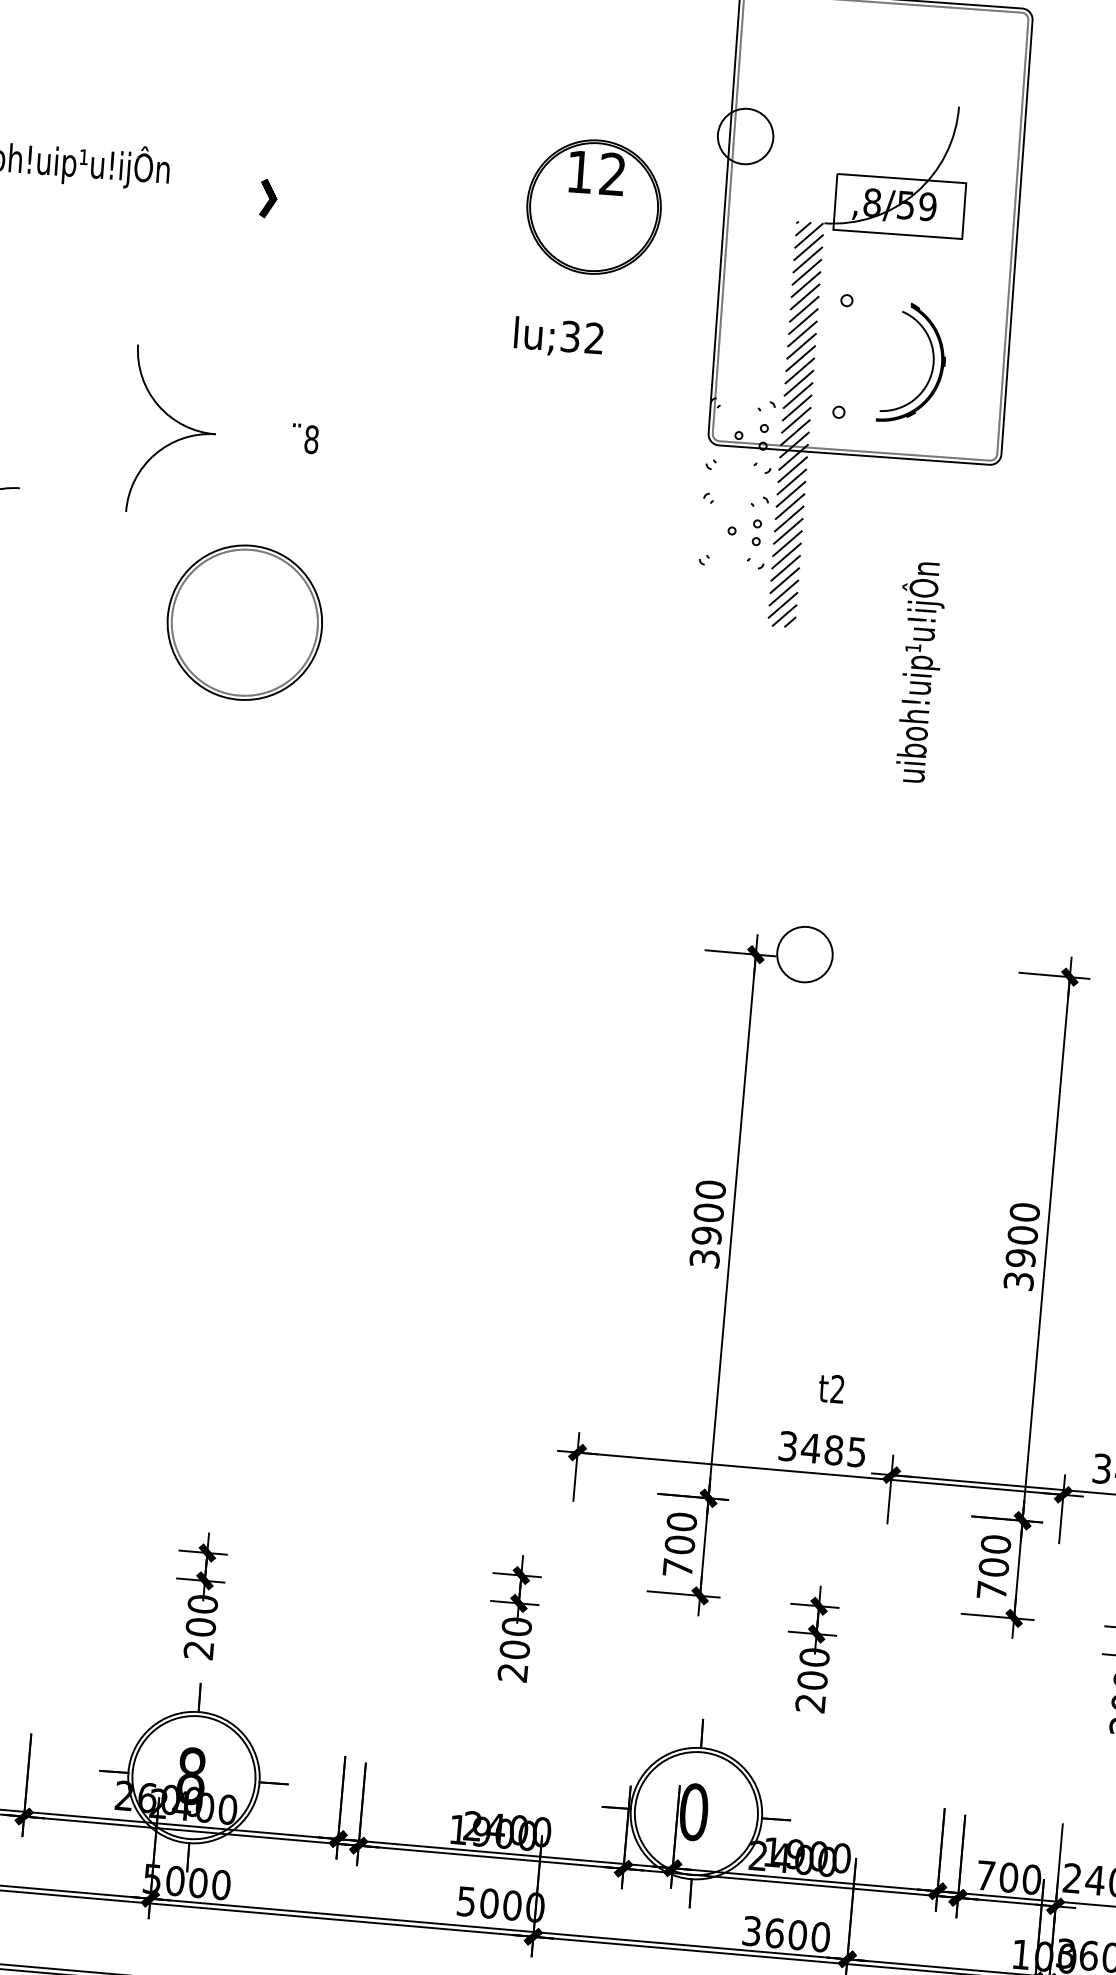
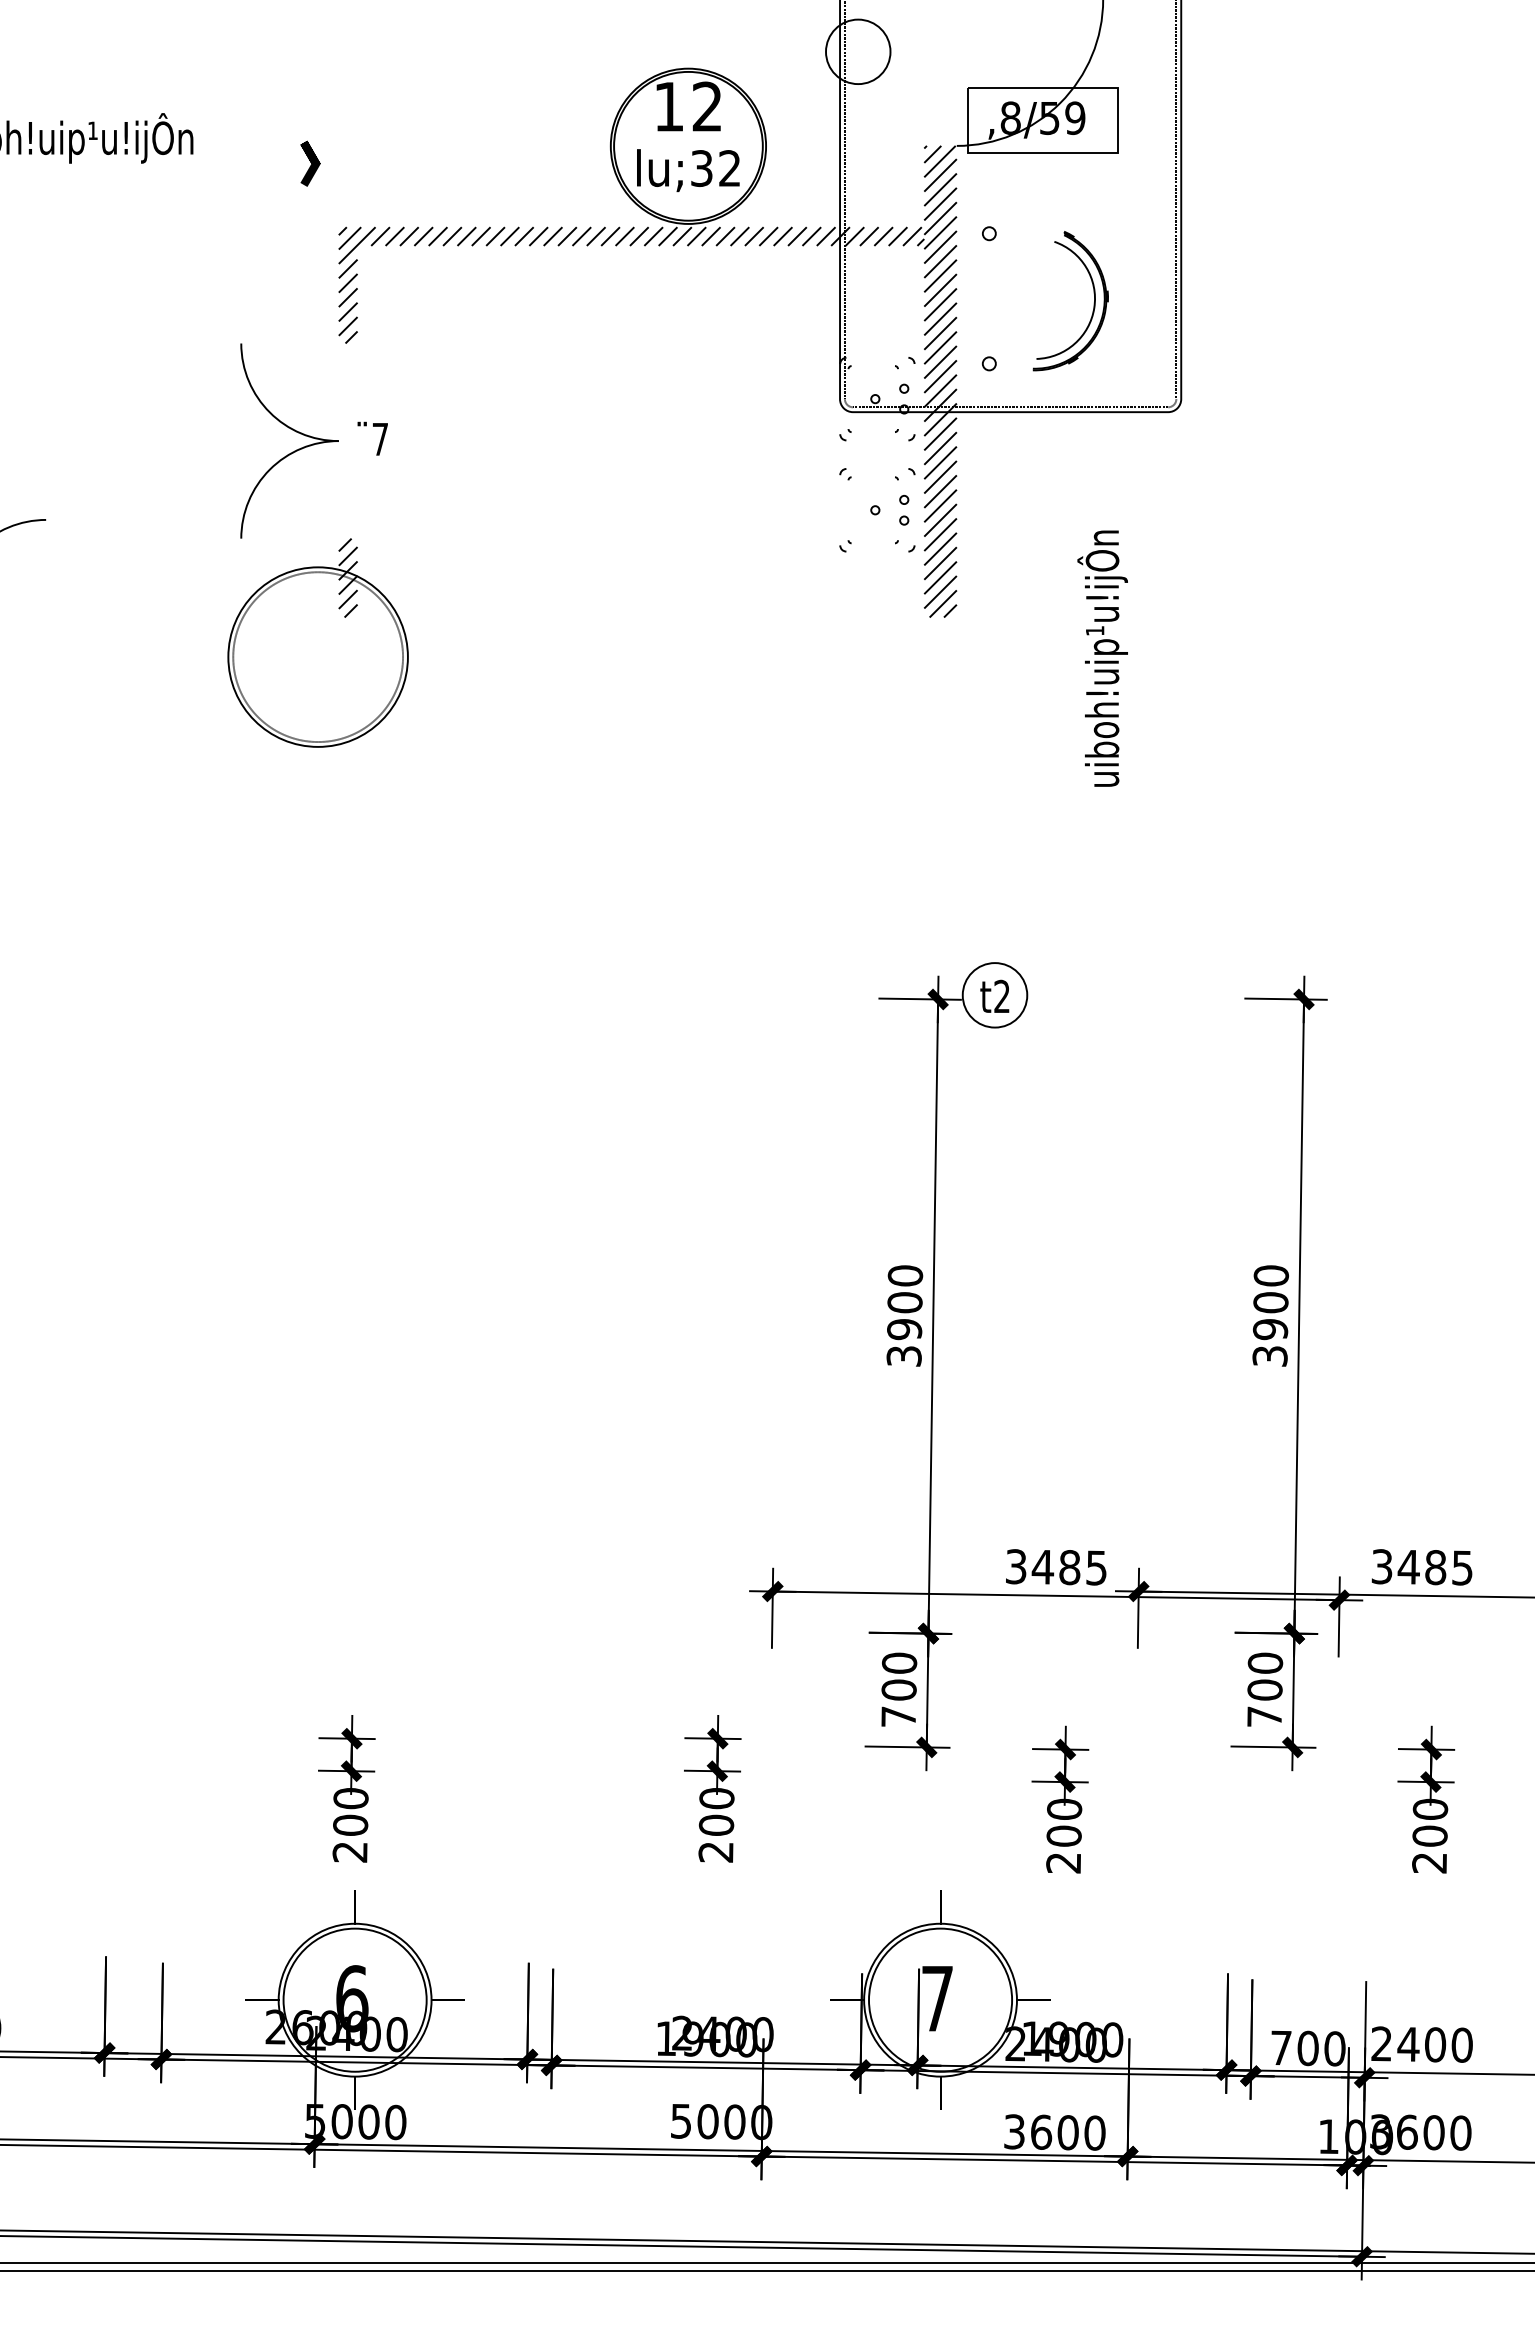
hatch: (536, 323) -> (631, 285), added
text: (558, 337) -> (688, 170), moved
part: (178, 423) -> (294, 431), moved
text: (311, 439) -> (380, 439), ¨8 -> ¨7
hatch: (274, 556) -> (347, 577), added
text: (831, 1387) -> (994, 995), moved
text: (191, 1776) -> (352, 1998), 8 -> 6
text: (693, 1811) -> (937, 1998), 0 -> 7

